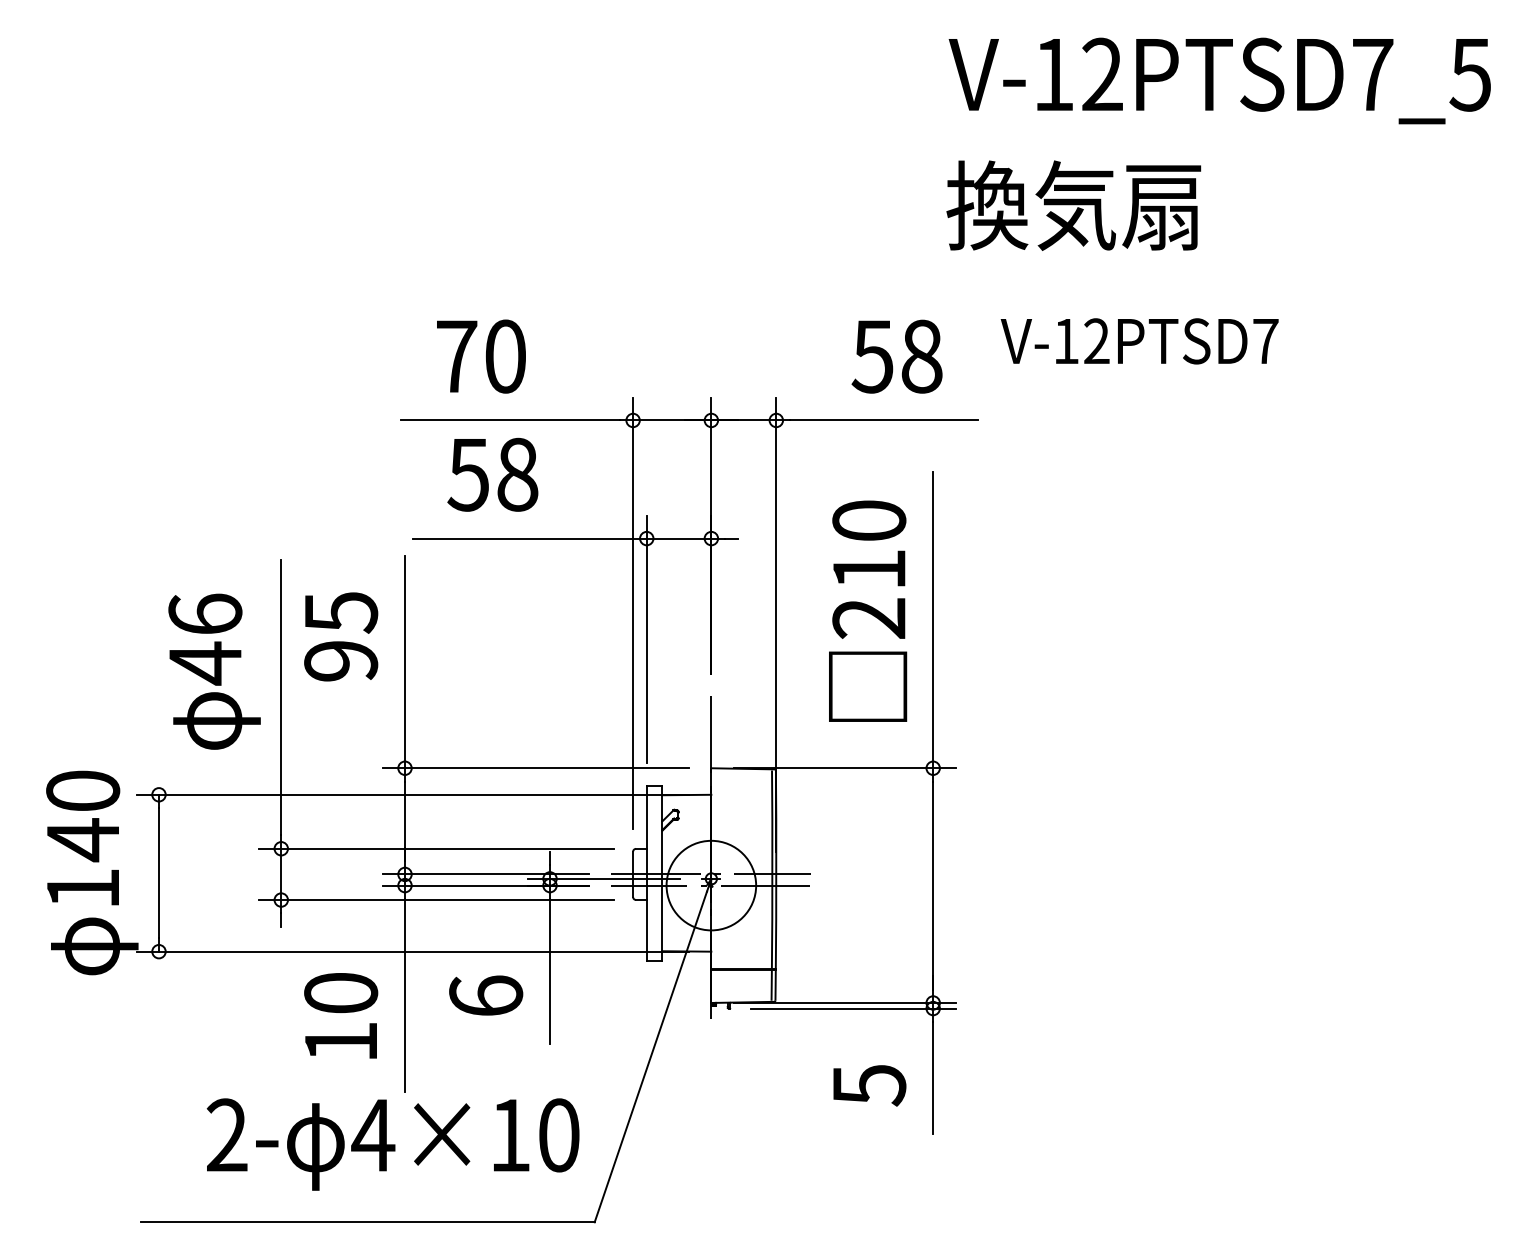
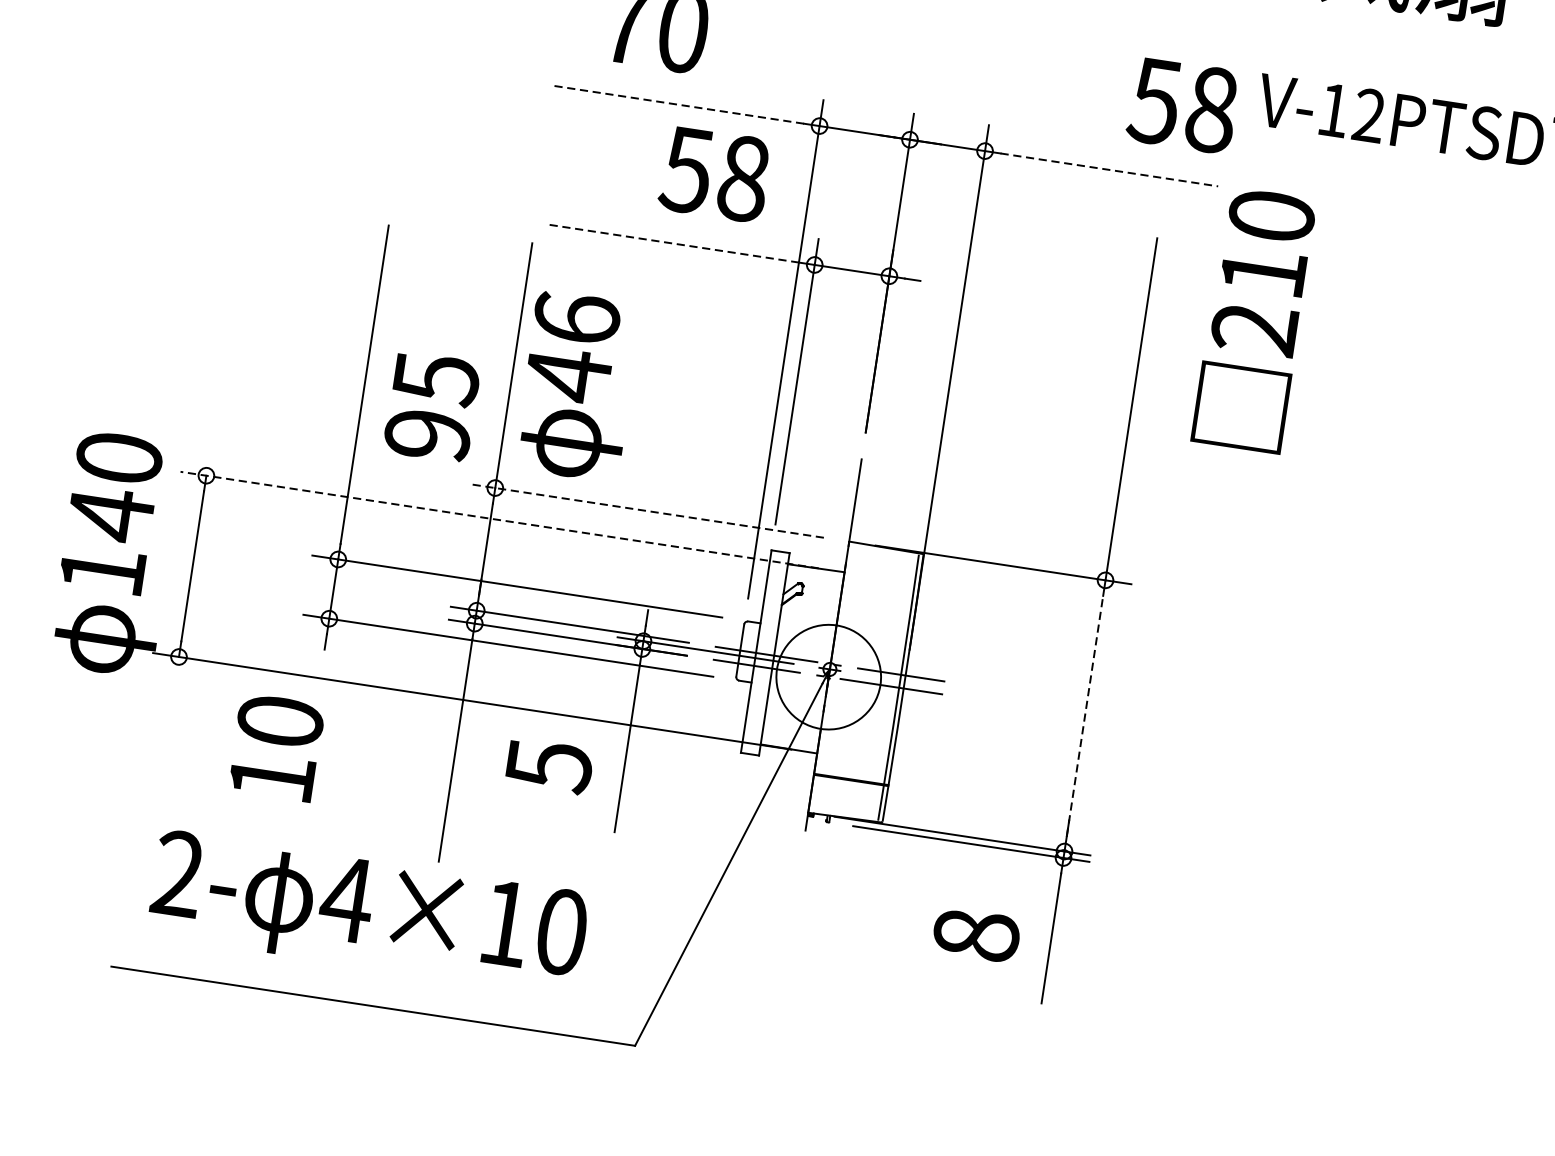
text: (896, 356) -> (1182, 105), moved
line: (509, 420) -> (676, 104), solid -> dashed
line: (884, 420) -> (1110, 170), solid -> dashed
text: (492, 474) -> (714, 174), moved
line: (523, 538) -> (672, 243), solid -> dashed
text: (868, 610) -> (1255, 319), moved
text: (341, 636) -> (432, 406), moved
text: (214, 671) -> (577, 386), moved
line: (535, 768) -> (646, 511), solid -> dashed
line: (412, 794) -> (499, 519), solid -> dashed
line: (933, 885) -> (1085, 715), solid -> dashed
text: (486, 996) -> (549, 765), 6 -> 5
text: (341, 1015) -> (277, 747), moved
text: (869, 1085) -> (976, 935), 5 -> 8
text: (392, 1144) -> (367, 913), moved

